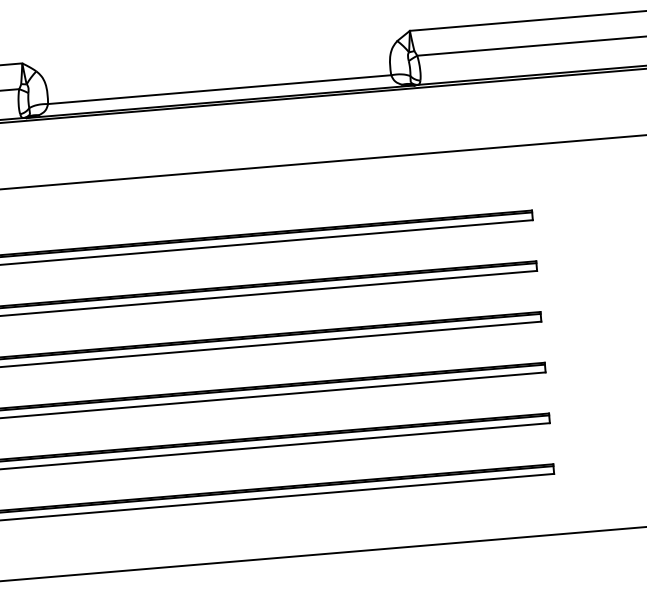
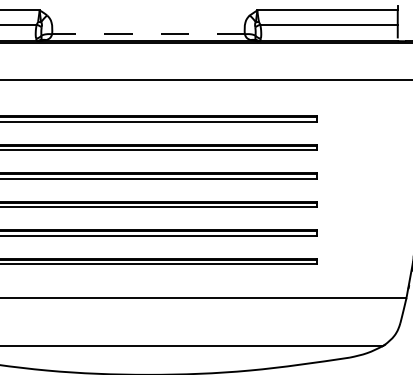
line: (219, 90) -> (148, 34), solid -> dashed

